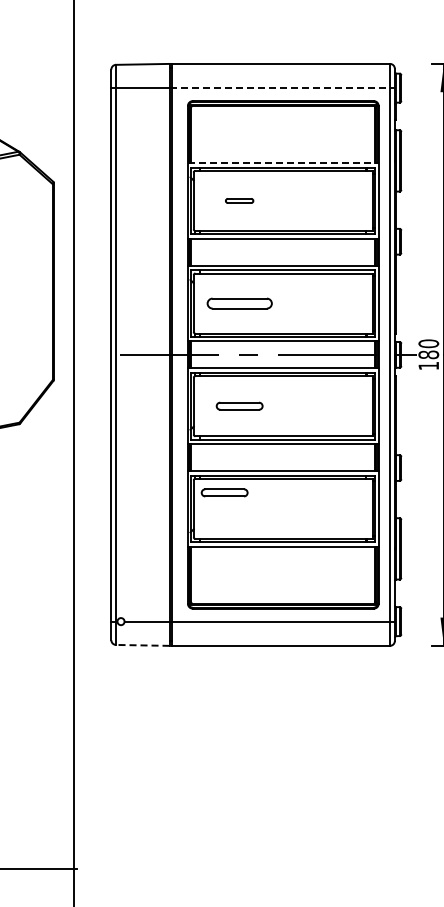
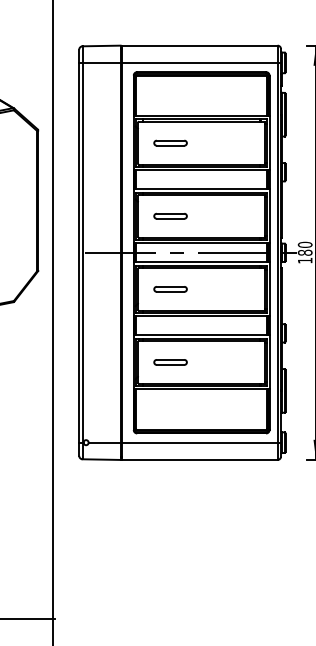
line: (282, 88) -> (201, 63), dashed -> solid
line: (283, 163) -> (201, 116), dashed -> solid
part: (239, 200) -> (170, 142), size x1.67
part: (239, 303) -> (170, 216), size x0.71
part: (224, 492) -> (170, 362), moved
line: (142, 645) -> (101, 459), dashed -> solid

